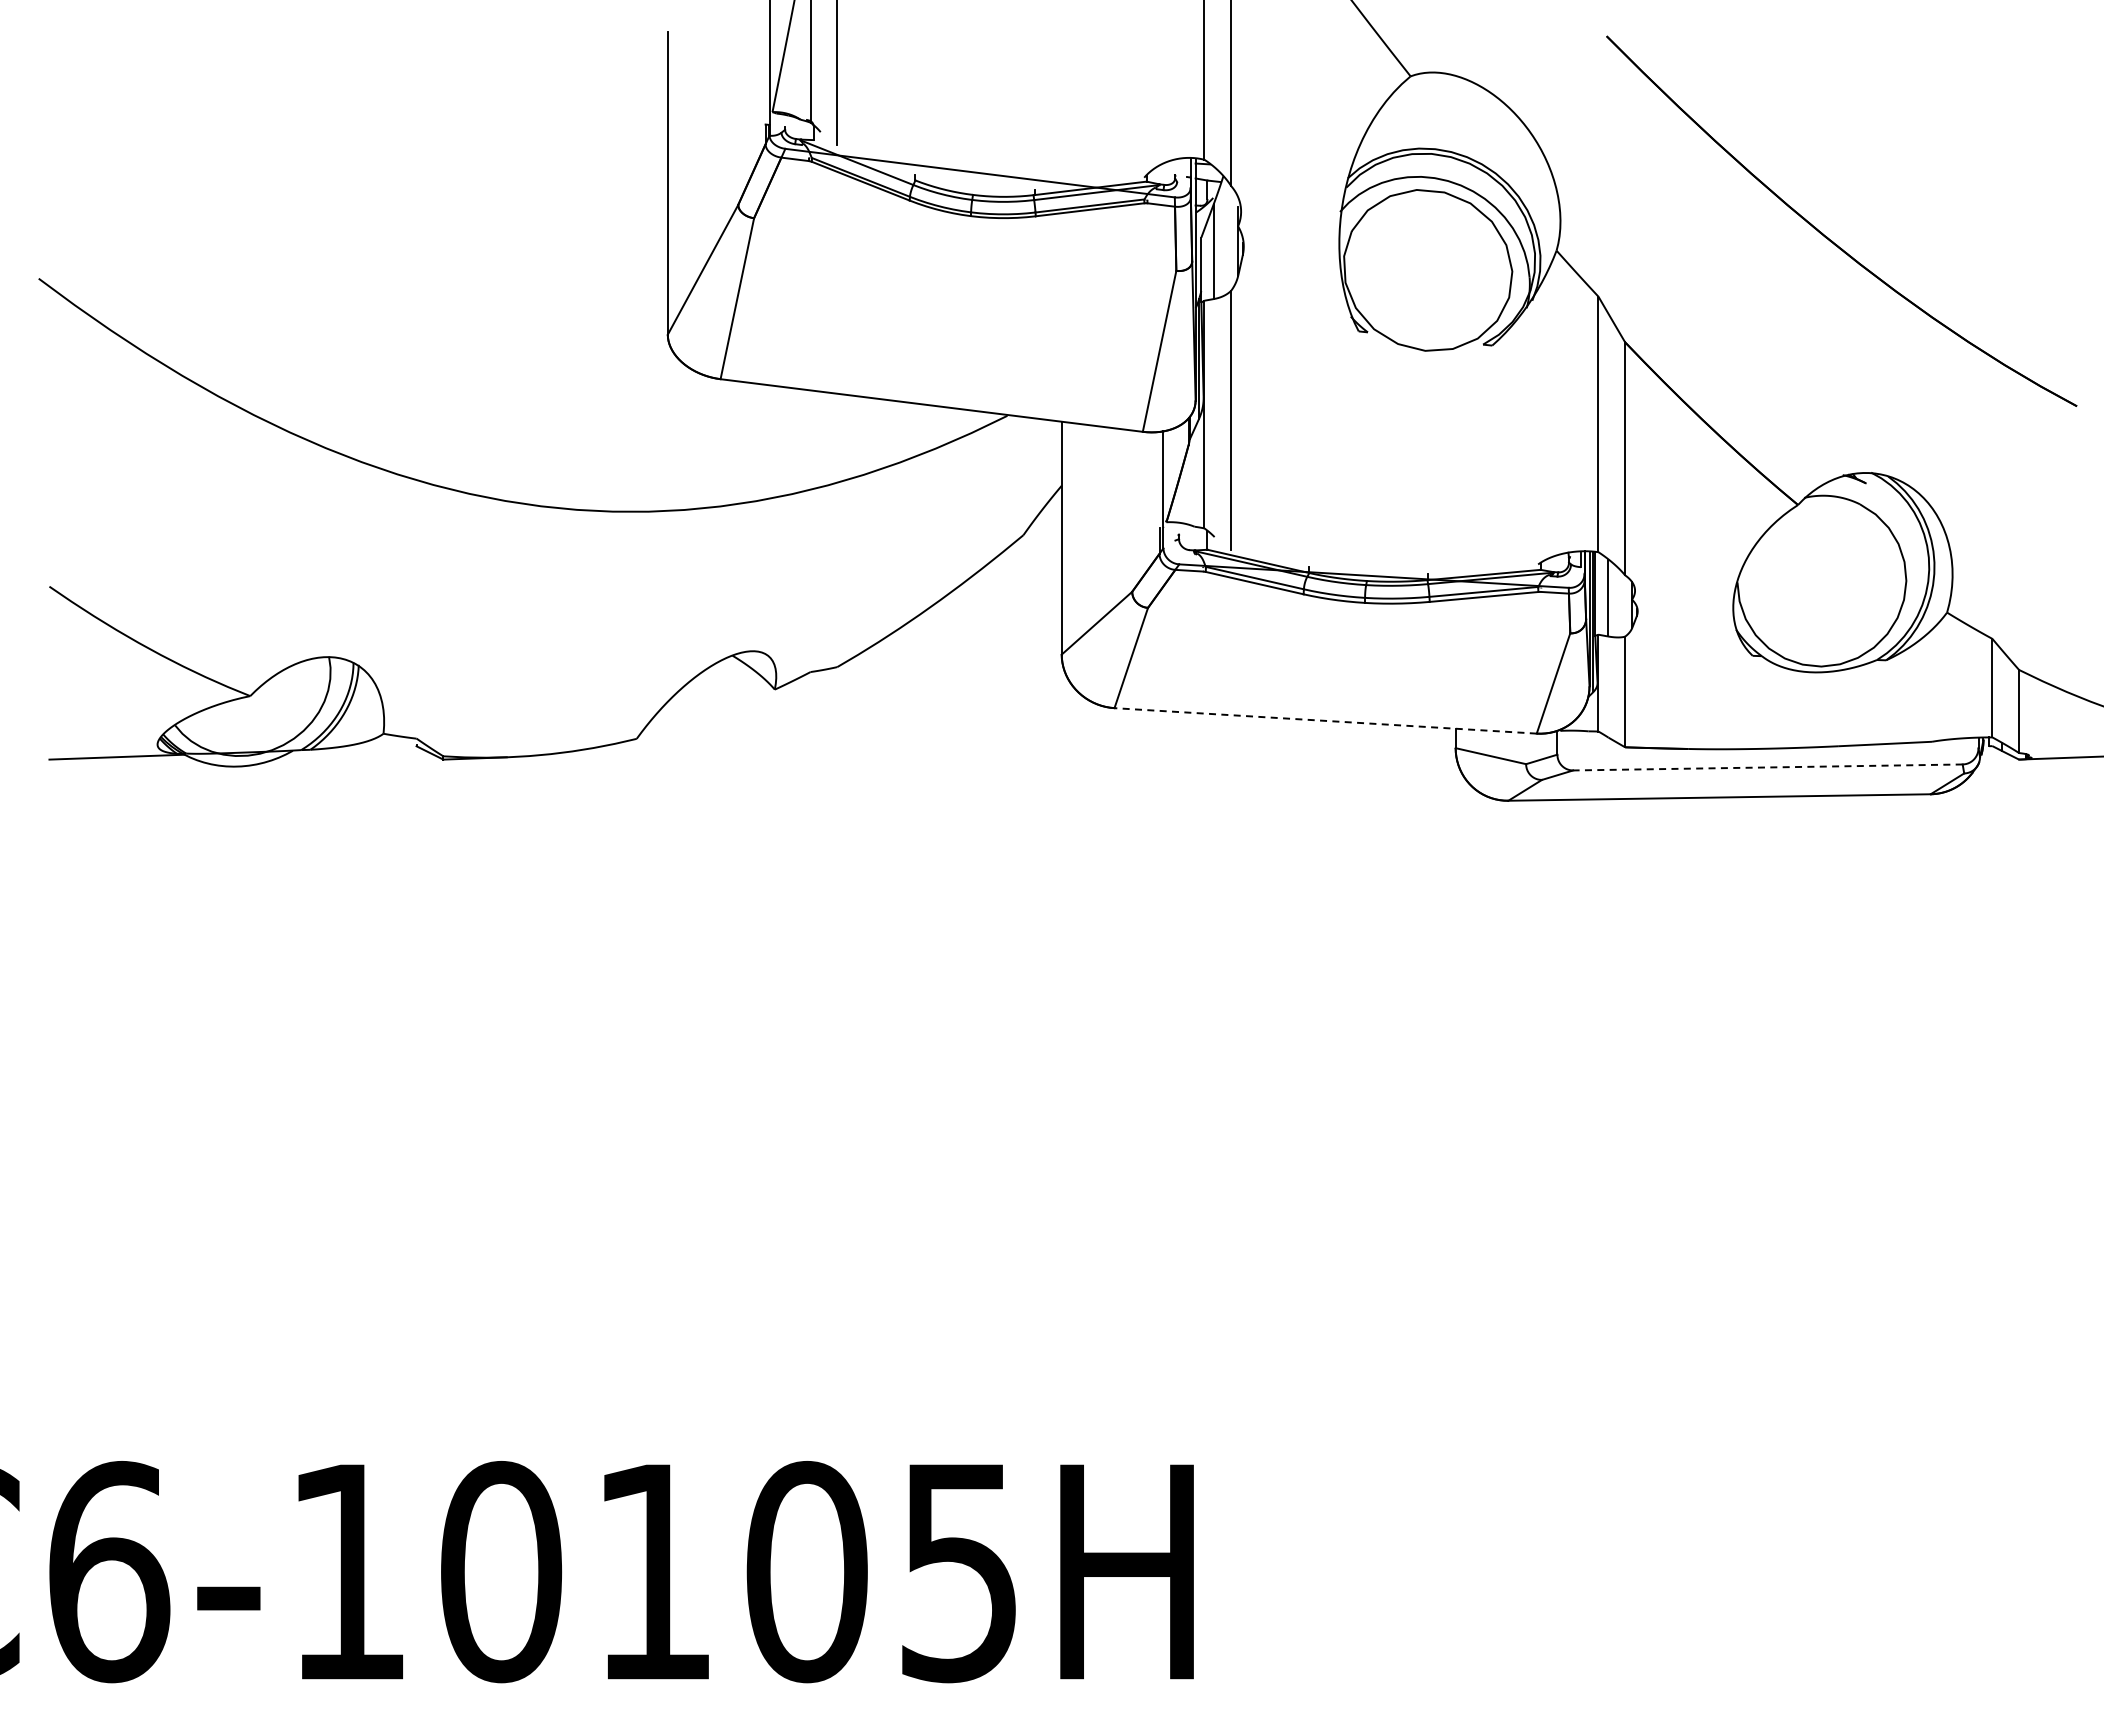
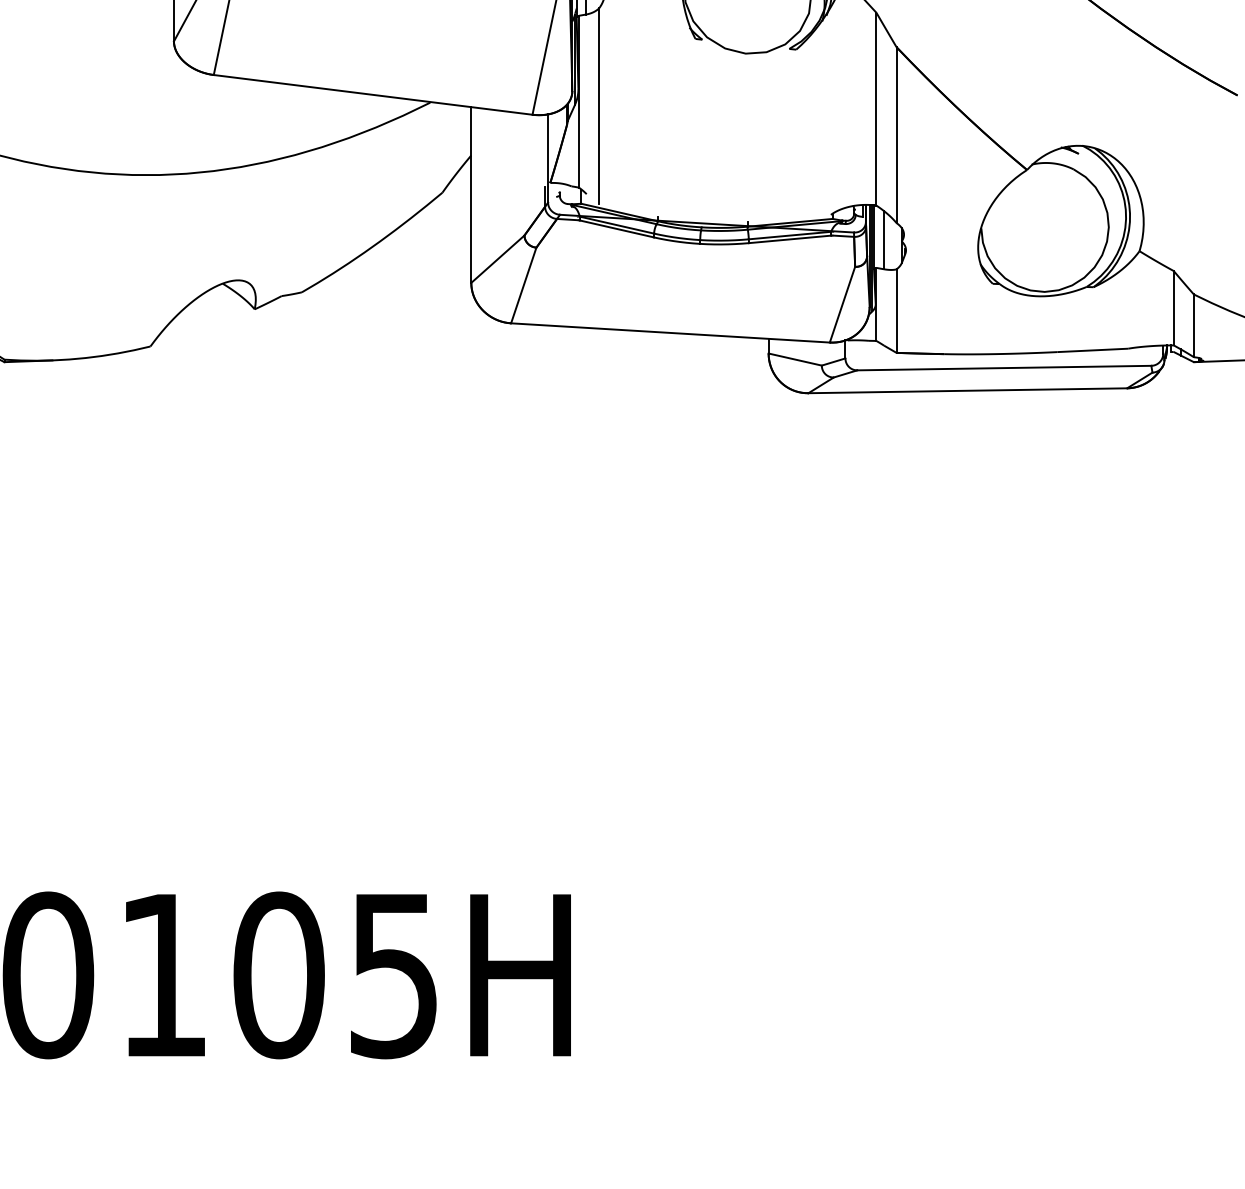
line: (1325, 720) -> (670, 332), dashed -> solid
line: (1767, 767) -> (1004, 368), dashed -> solid

